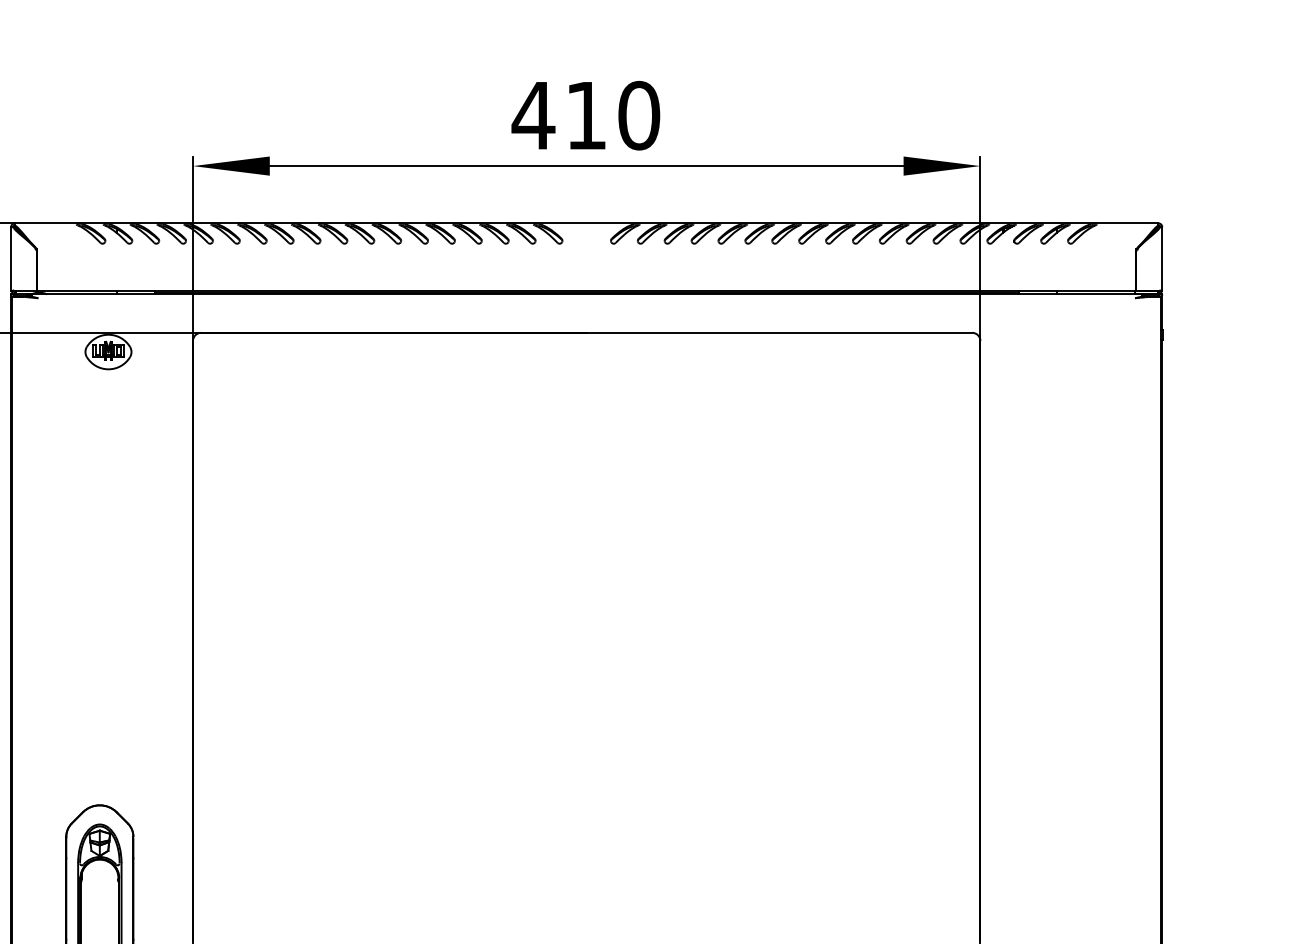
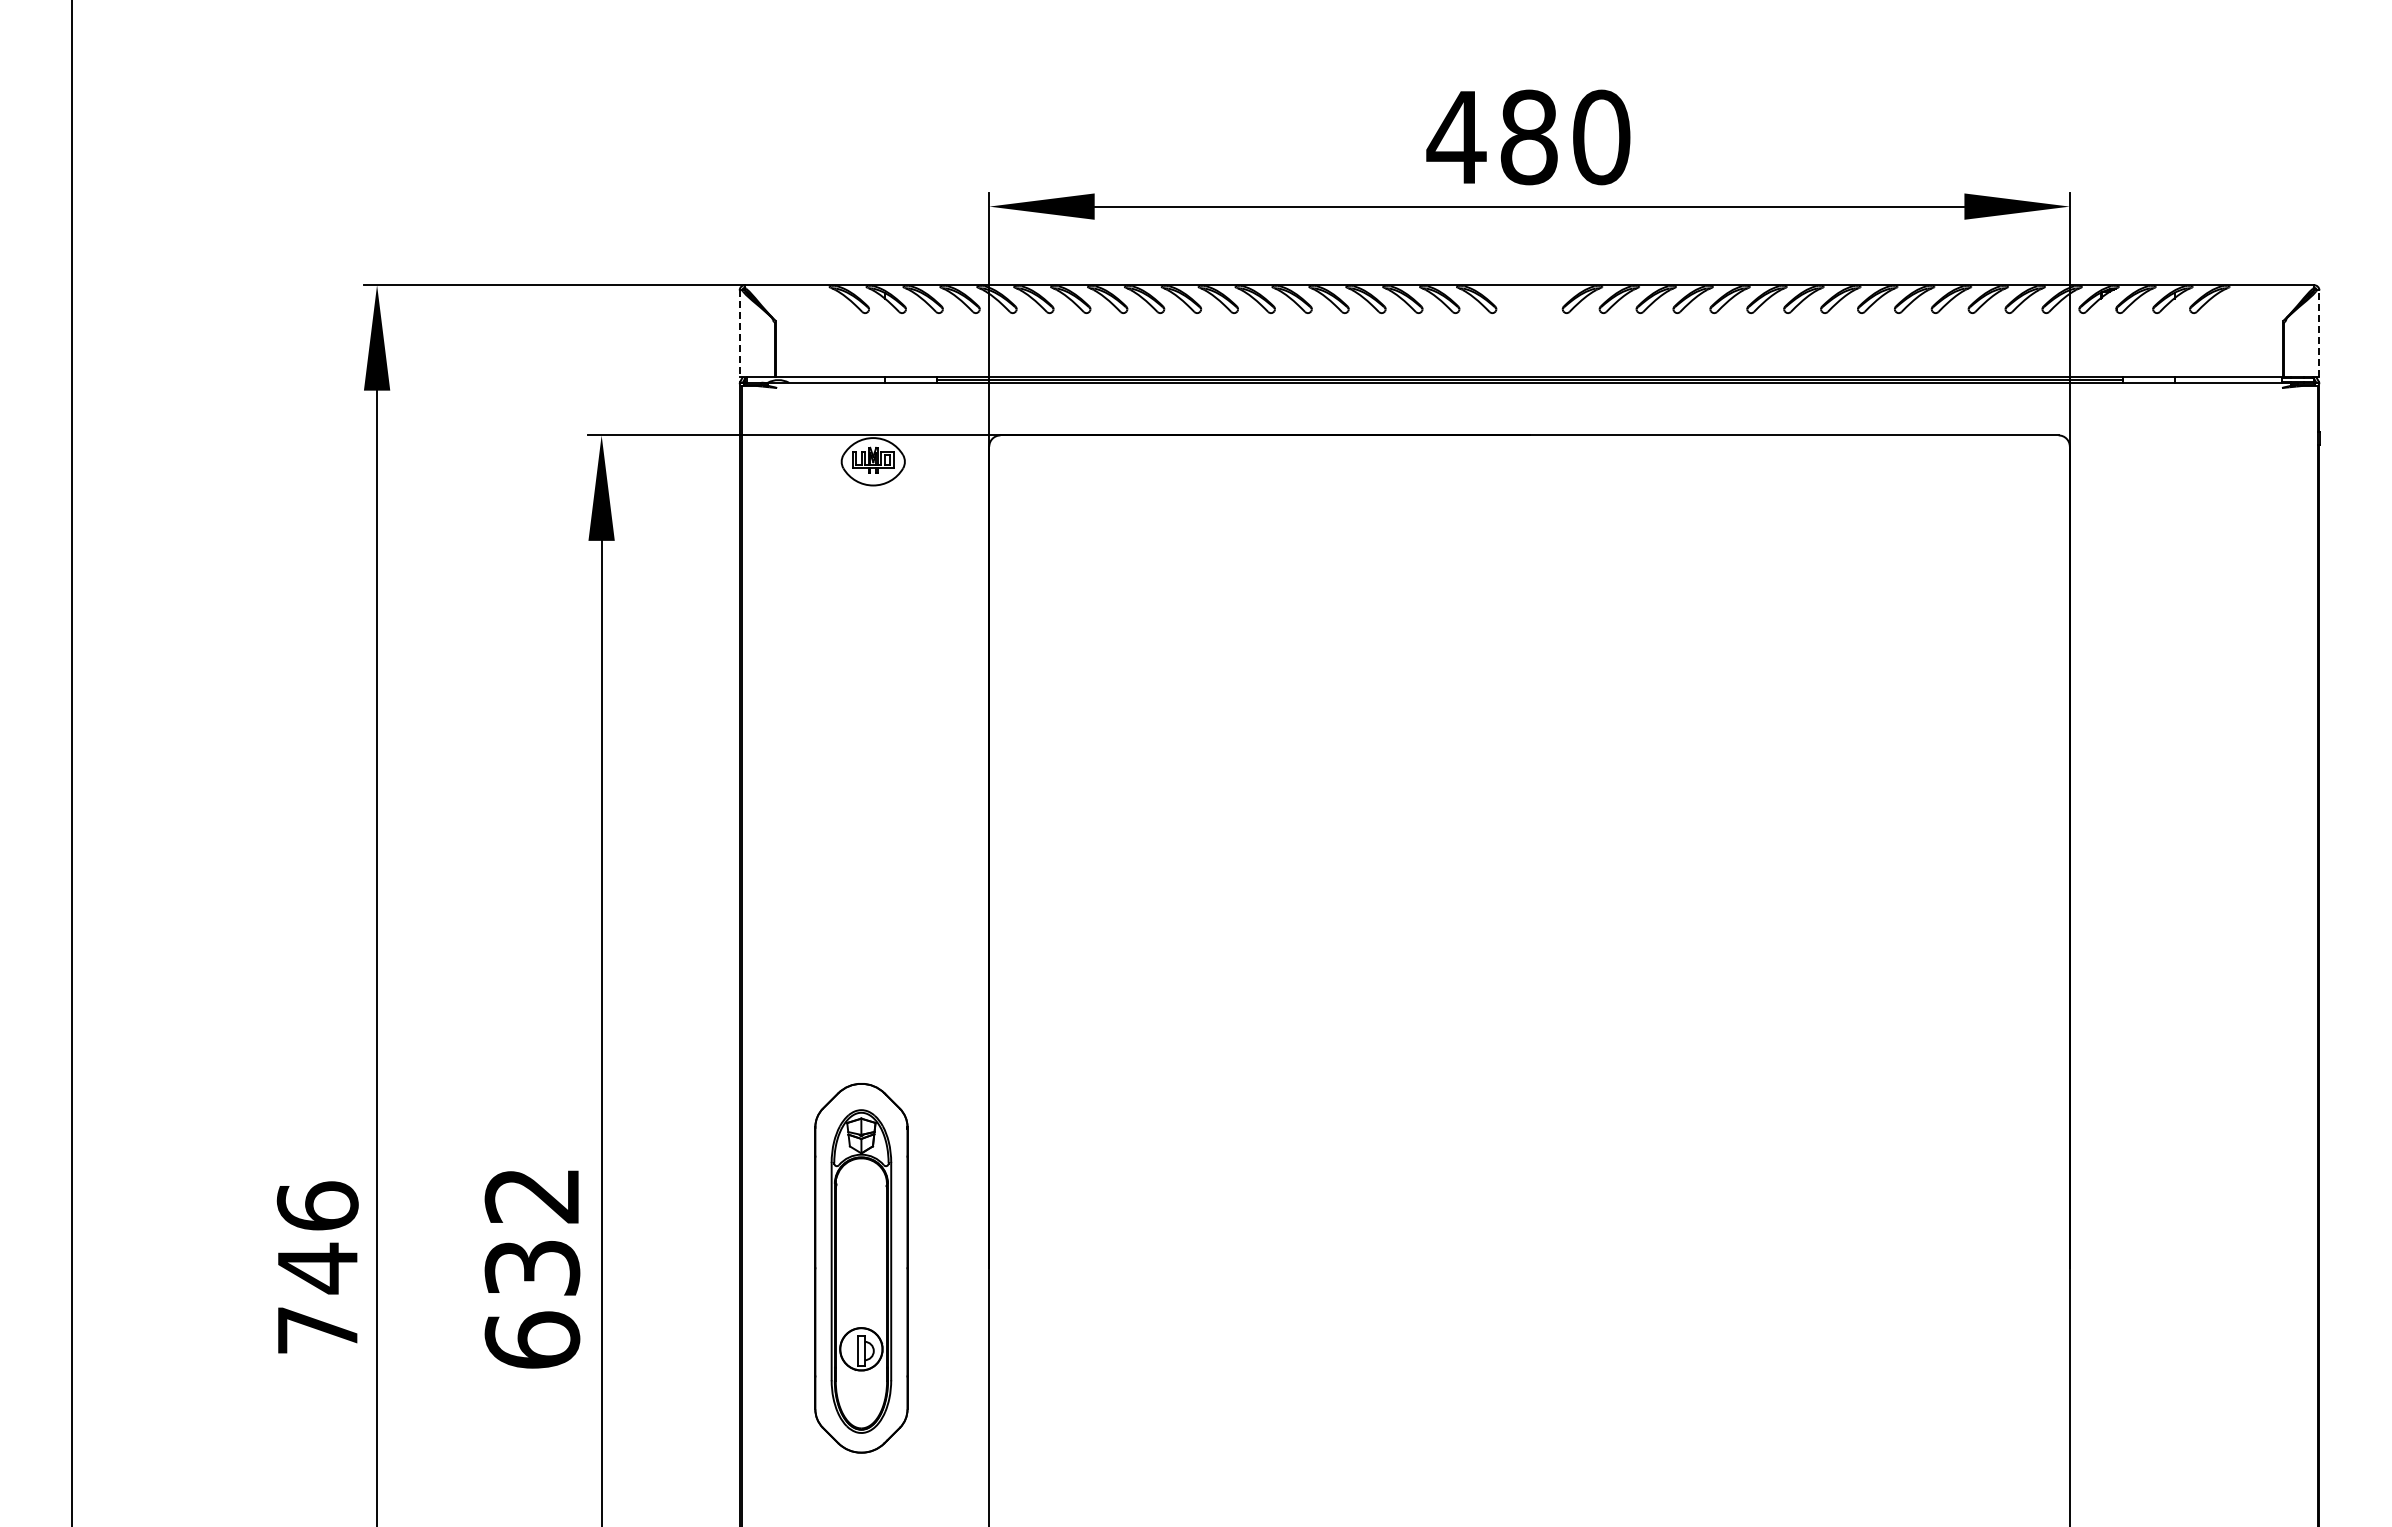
text: (585, 115) -> (1528, 137), 410 -> 480
line: (1162, 258) -> (2319, 333), solid -> dashed
line: (10, 259) -> (739, 334), solid -> dashed

